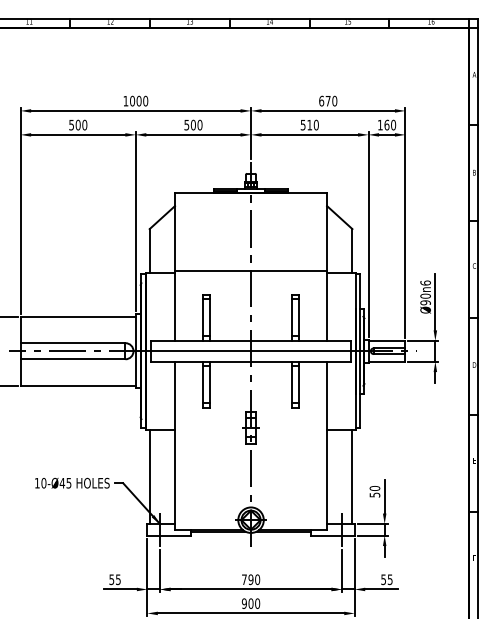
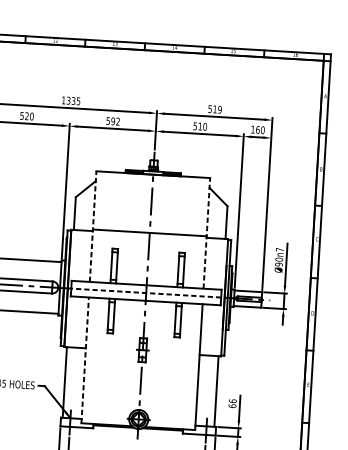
text: (139, 100) -> (73, 100), 1000 -> 1335
text: (328, 100) -> (215, 108), 670 -> 519
text: (77, 124) -> (26, 115), 500 -> 520
text: (196, 125) -> (115, 121), 500 -> 592
line: (175, 266) -> (93, 226), solid -> dashed
line: (327, 266) -> (207, 233), solid -> dashed
text: (425, 282) -> (279, 249), Ø90n6 -> Ø90n7
line: (251, 351) -> (146, 293), solid -> dashed
line: (175, 445) -> (85, 360), solid -> dashed
text: (374, 491) -> (232, 403), 50 -> 66

